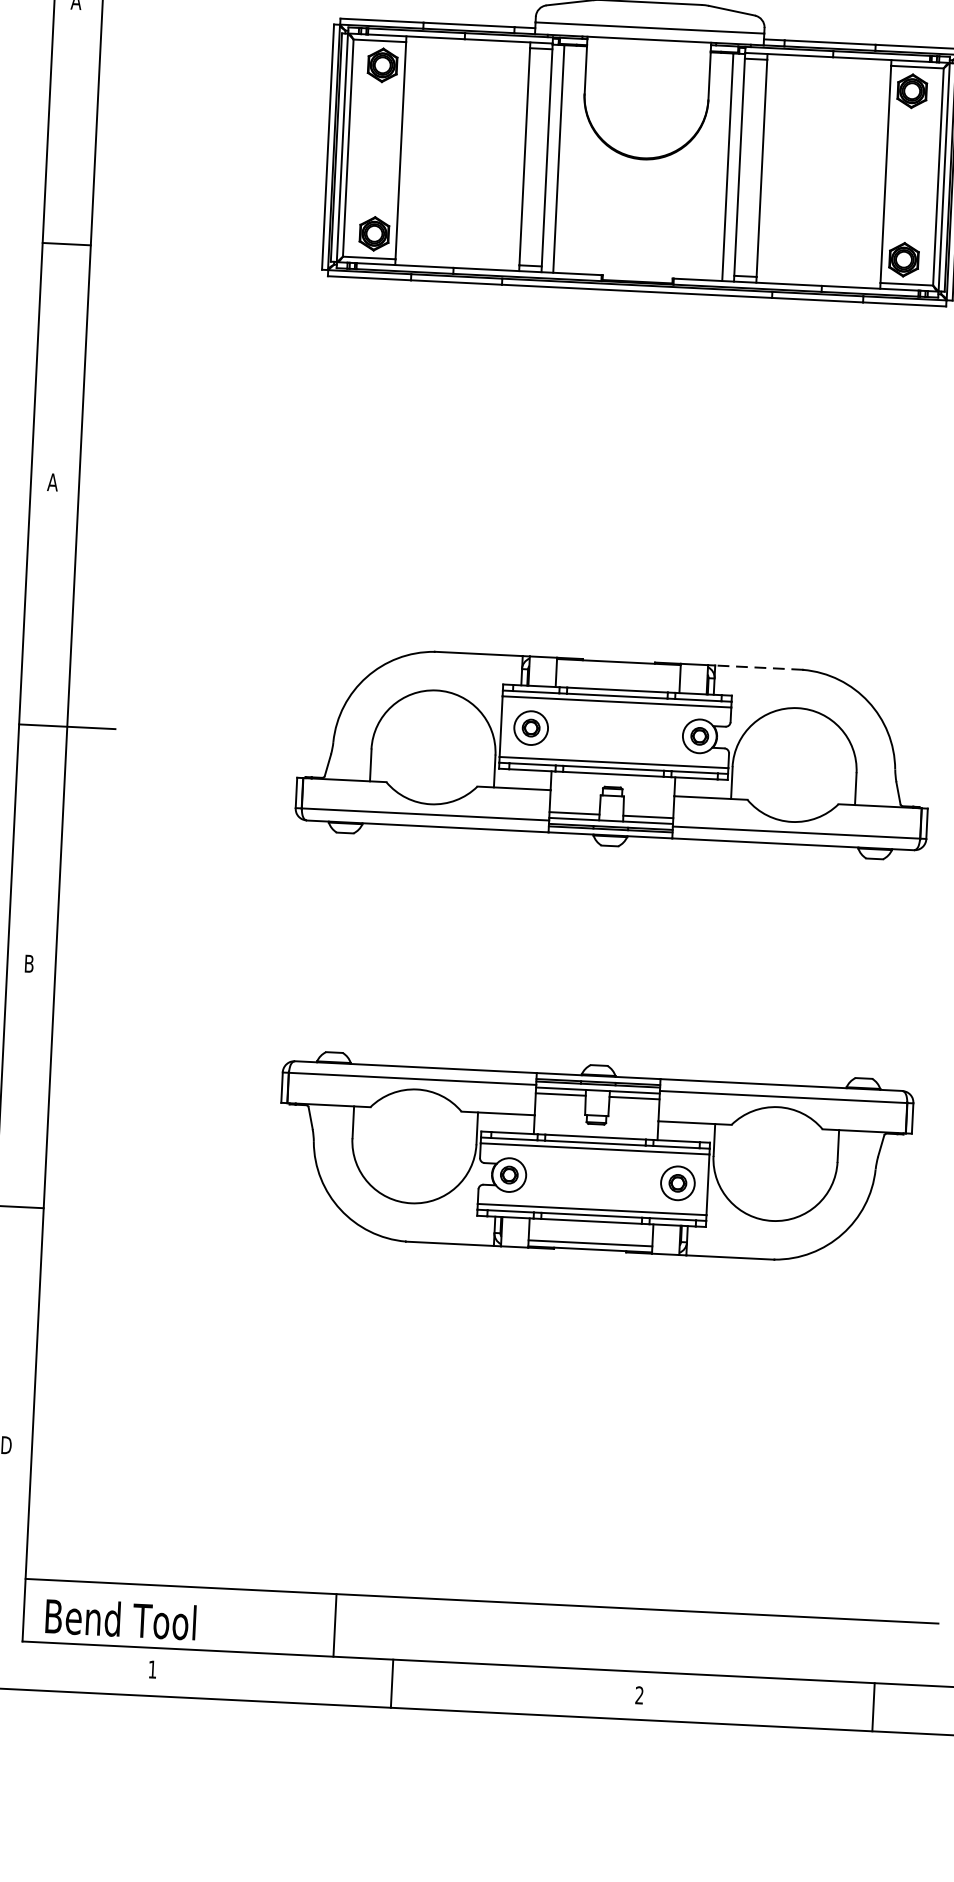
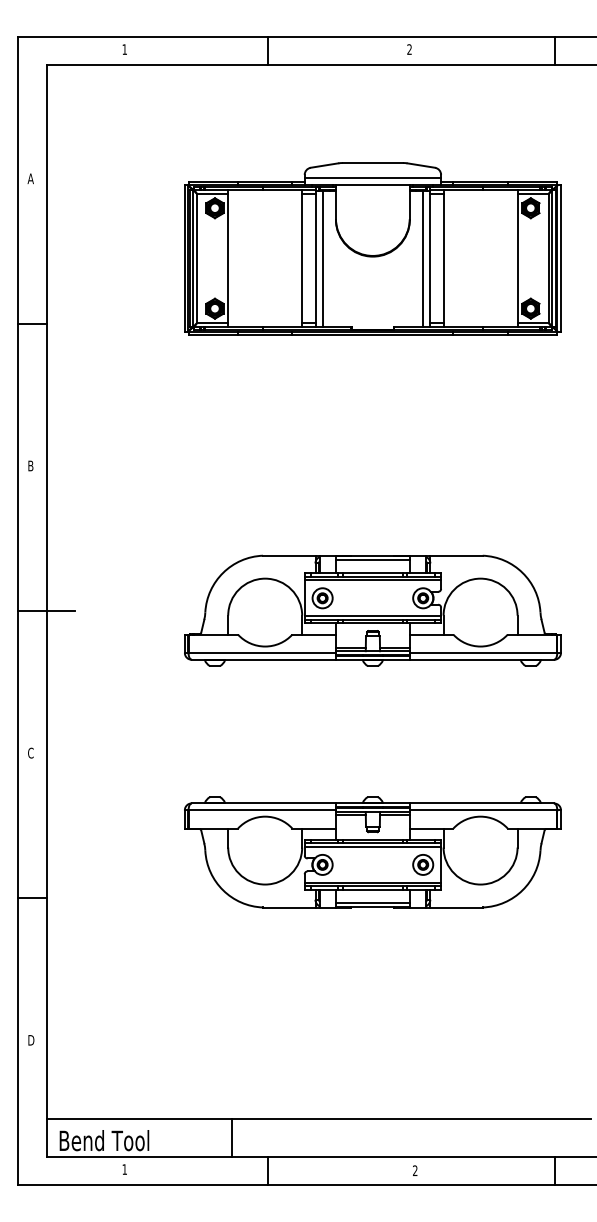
text: (52, 481) -> (30, 465), A -> B
line: (759, 667) -> (456, 555), dashed -> solid
line: (617, 668) -> (372, 560), added
text: (28, 962) -> (30, 752), B -> C

